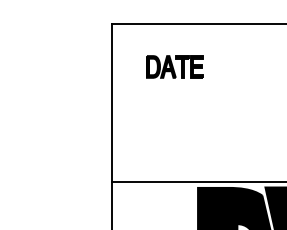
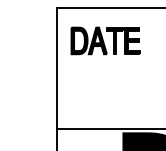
part: (174, 66) -> (105, 40), size x1.6

